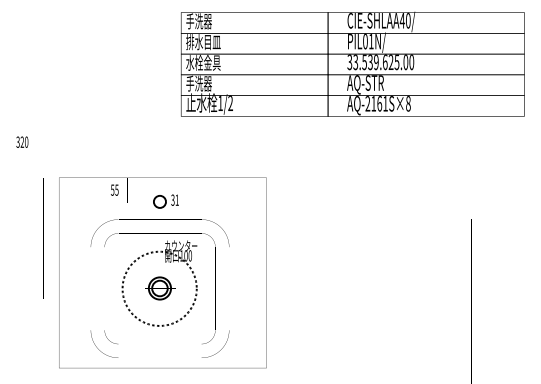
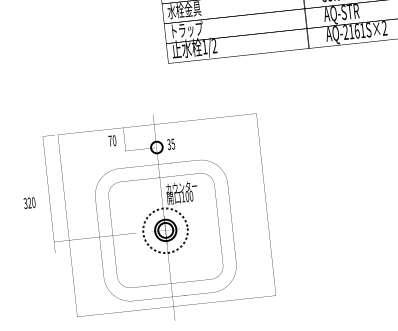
text: (203, 83) -> (186, 29), 手洗器 -> トラップ
text: (408, 103) -> (384, 27), AQ-2161S×8 -> AQ-2161S×2
text: (22, 141) -> (29, 202), moved
text: (114, 189) -> (112, 140), 55 -> 70
text: (176, 199) -> (172, 143), 31 -> 35
circle: (159, 288) -> (165, 230), size x0.62

